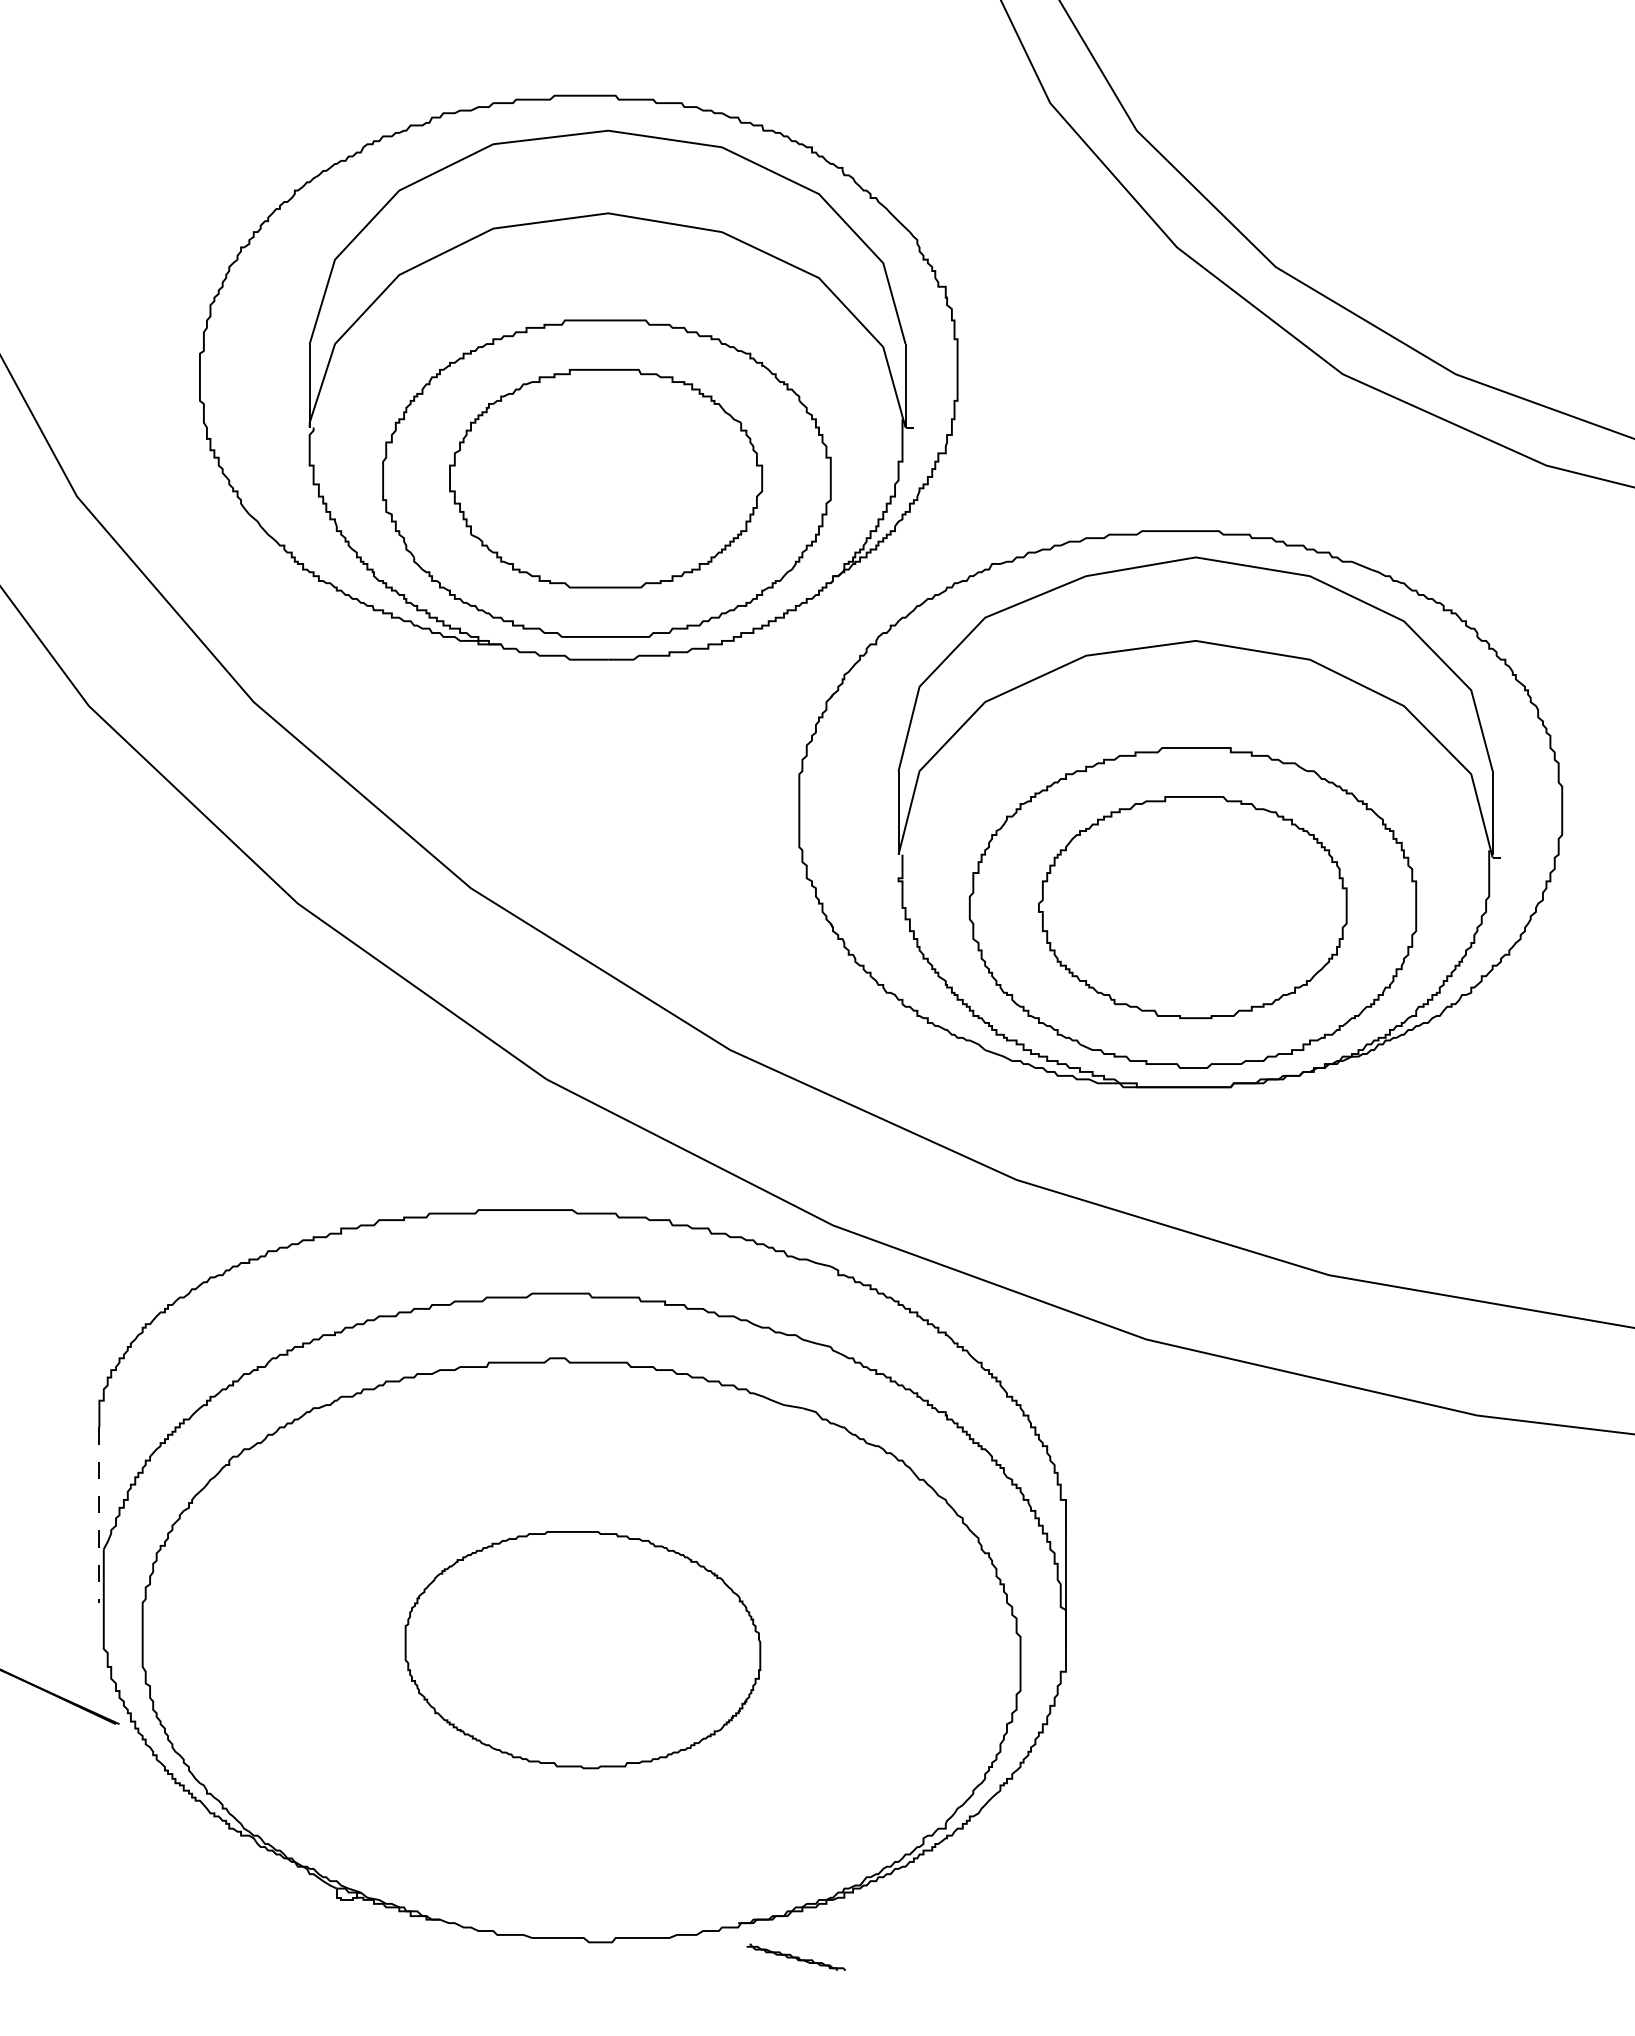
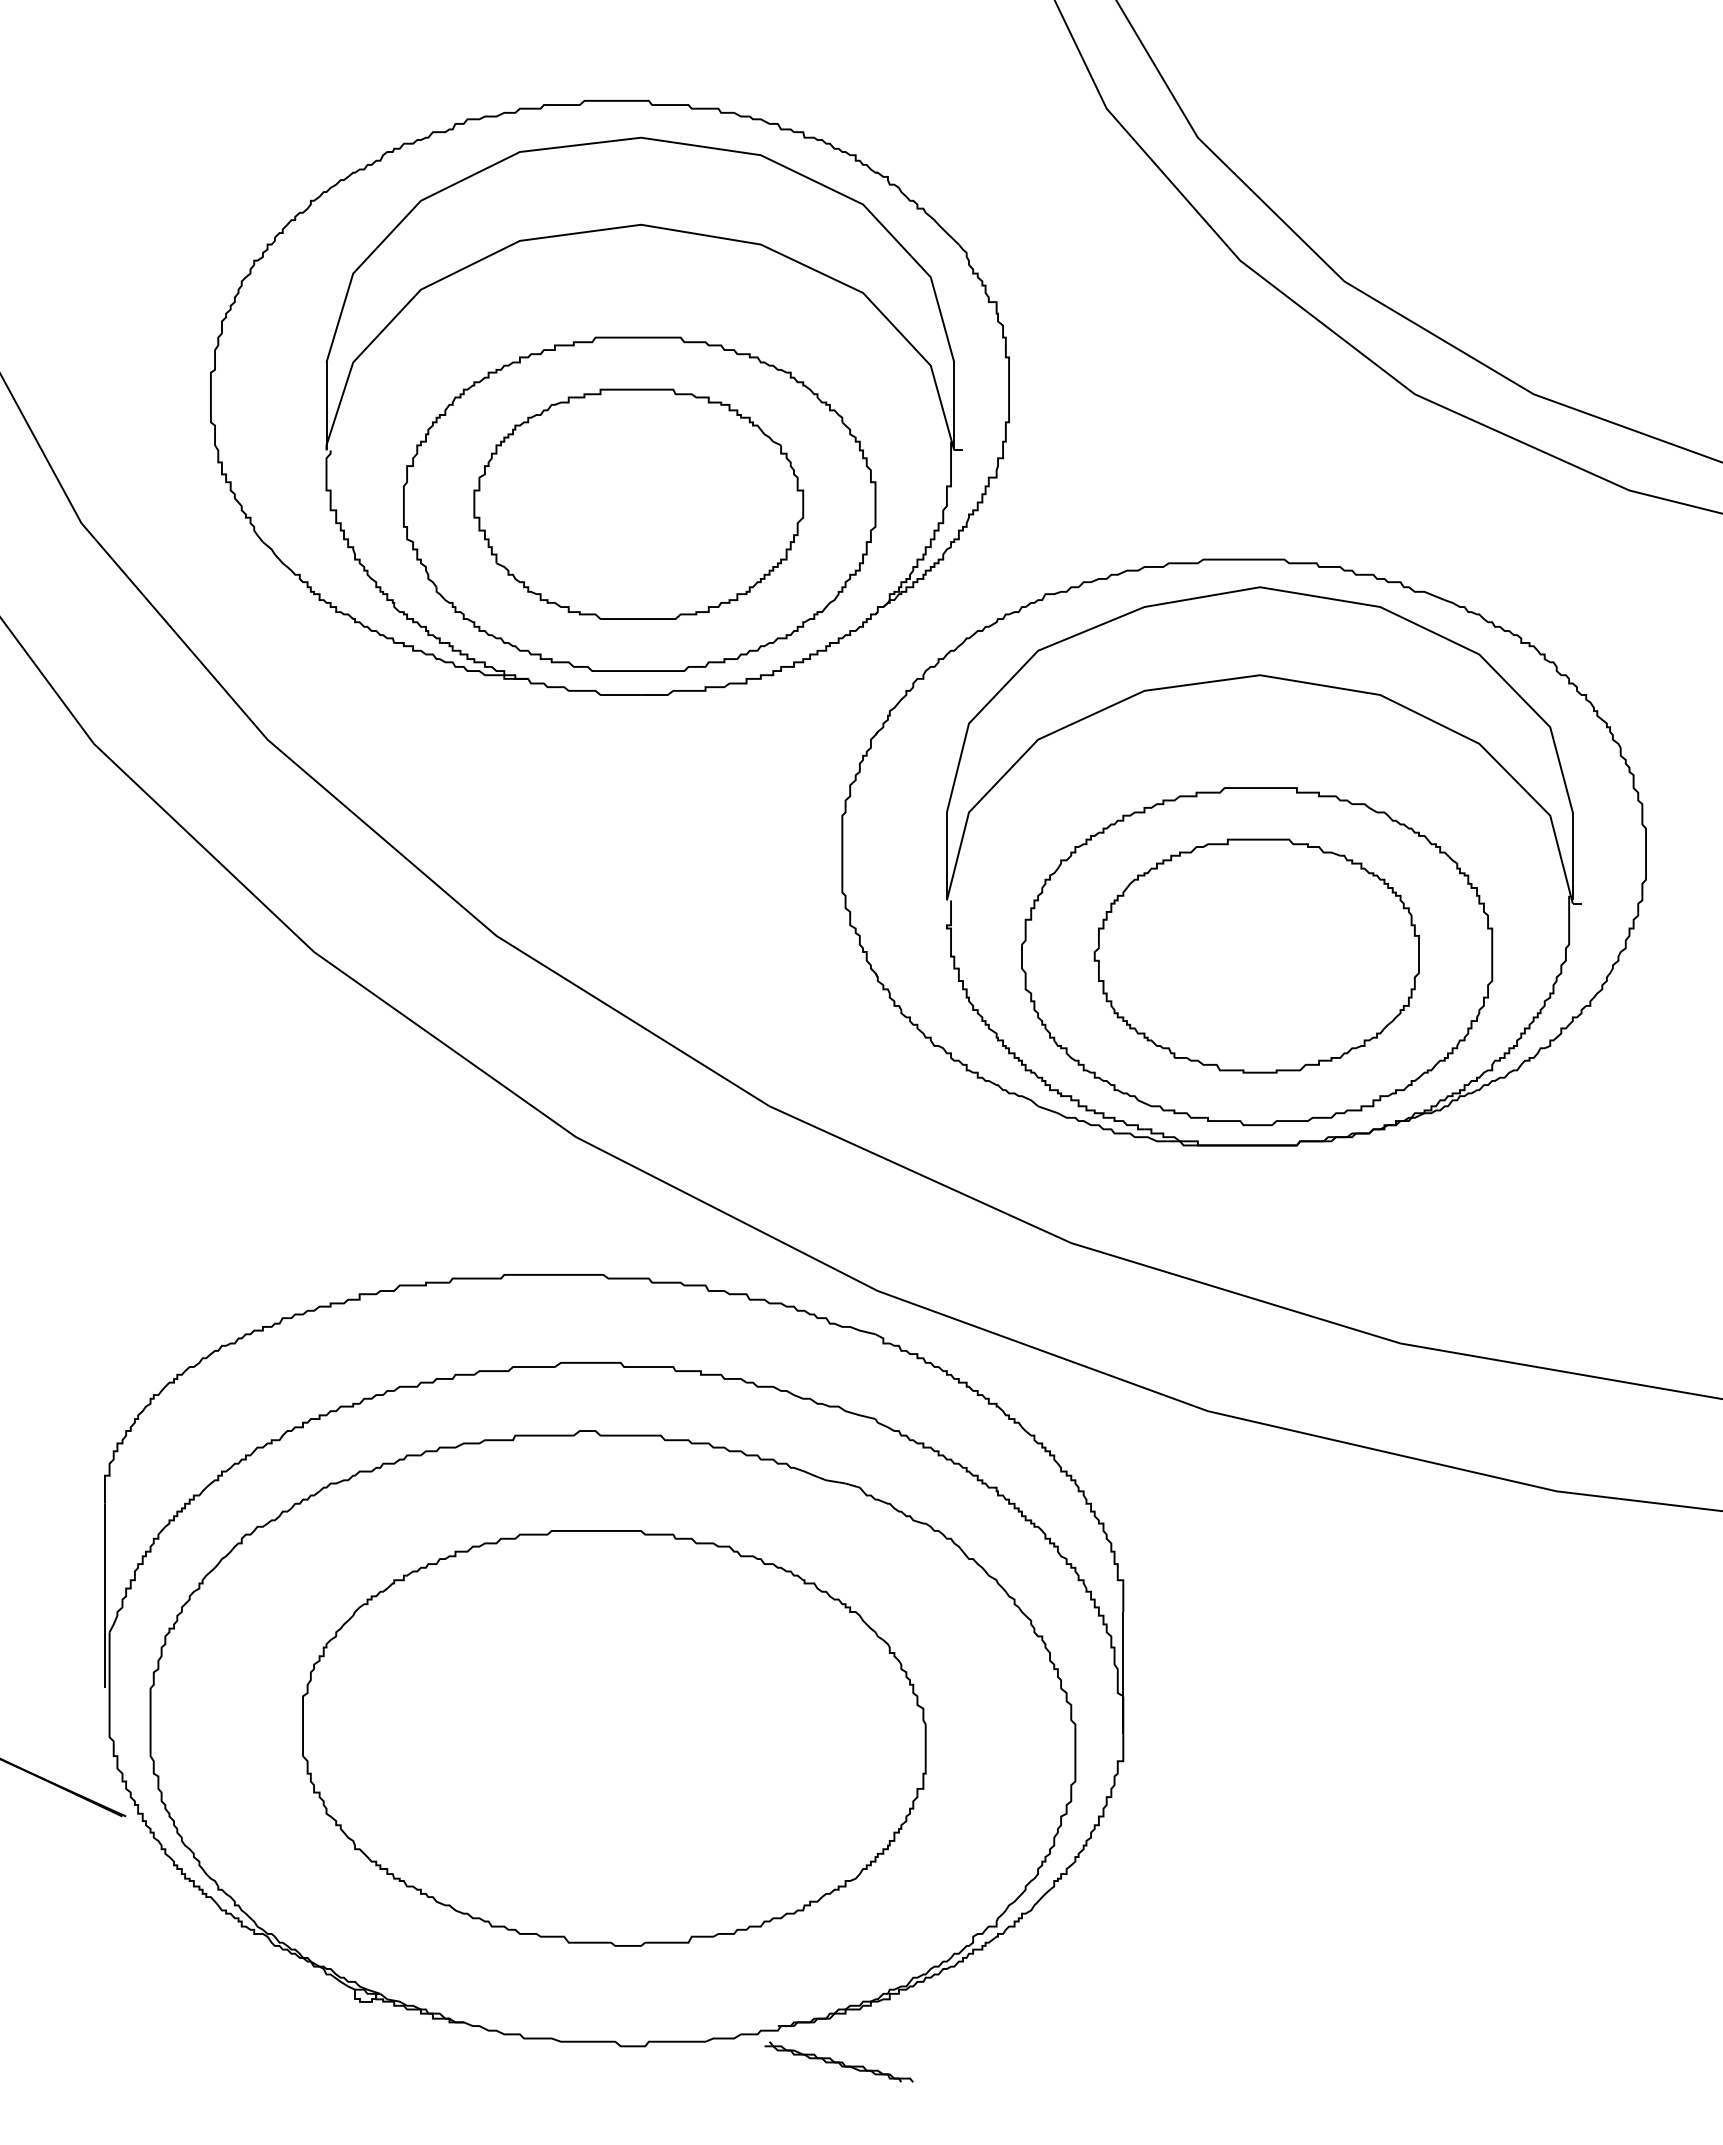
line: (98, 1515) -> (104, 1596), dashed -> solid
part: (583, 1650) -> (614, 1738), size x1.67
part: (795, 1956) -> (838, 2061), size x1.43

